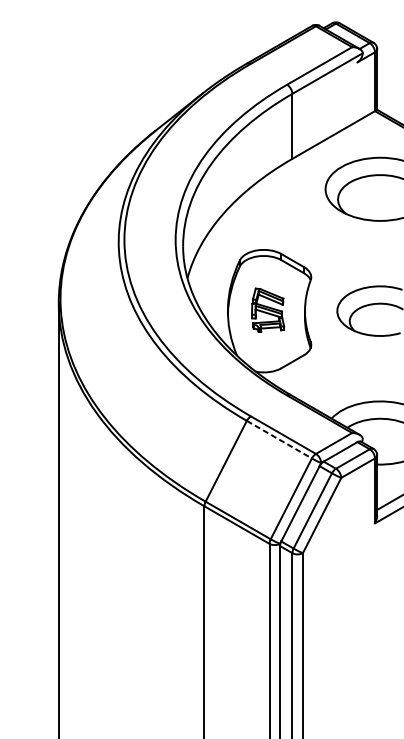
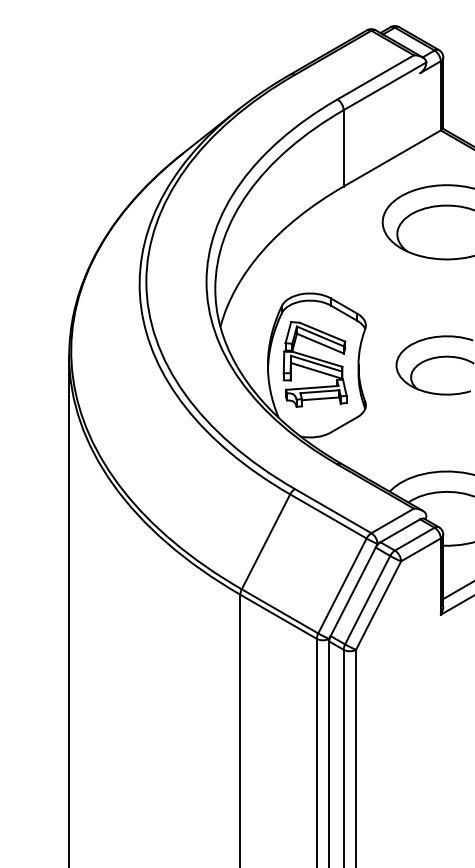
part: (267, 310) -> (314, 364), size x1.67
line: (279, 439) -> (328, 516), dashed -> solid

